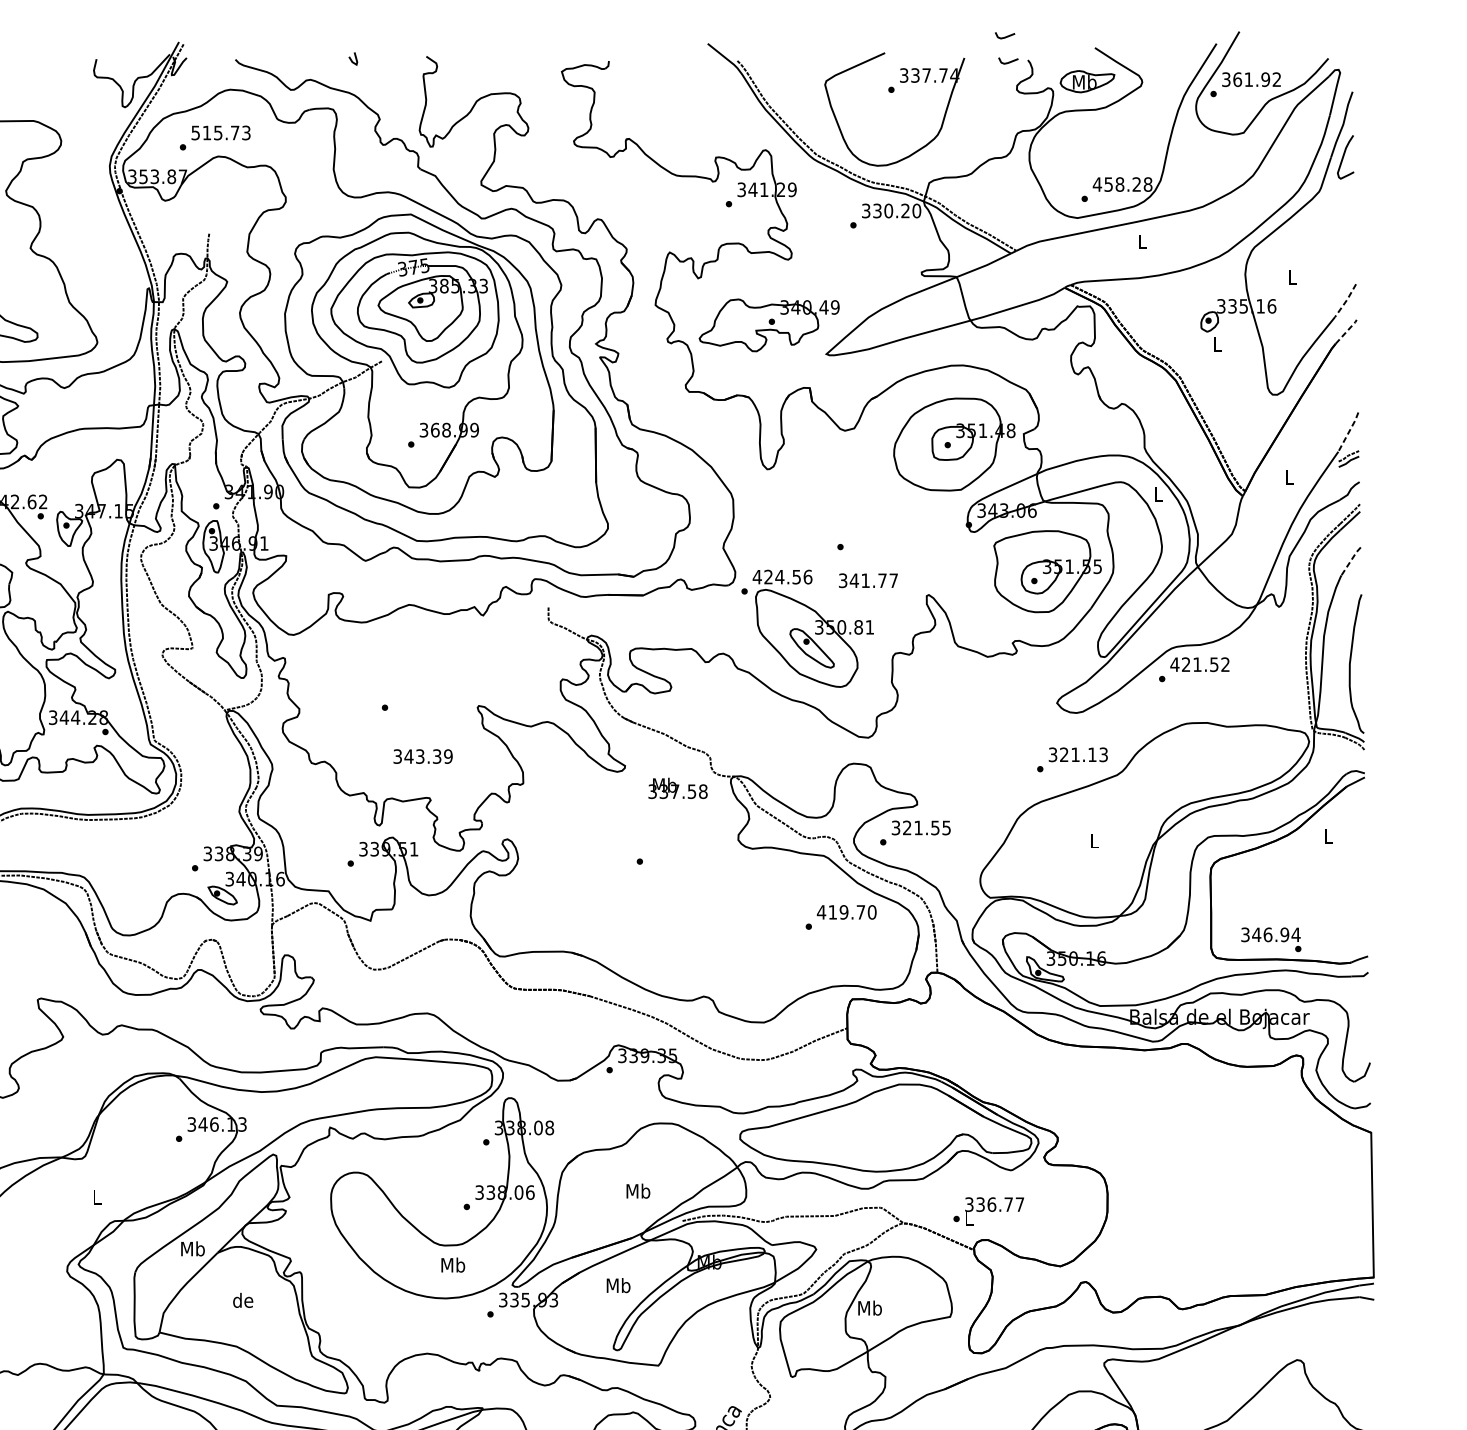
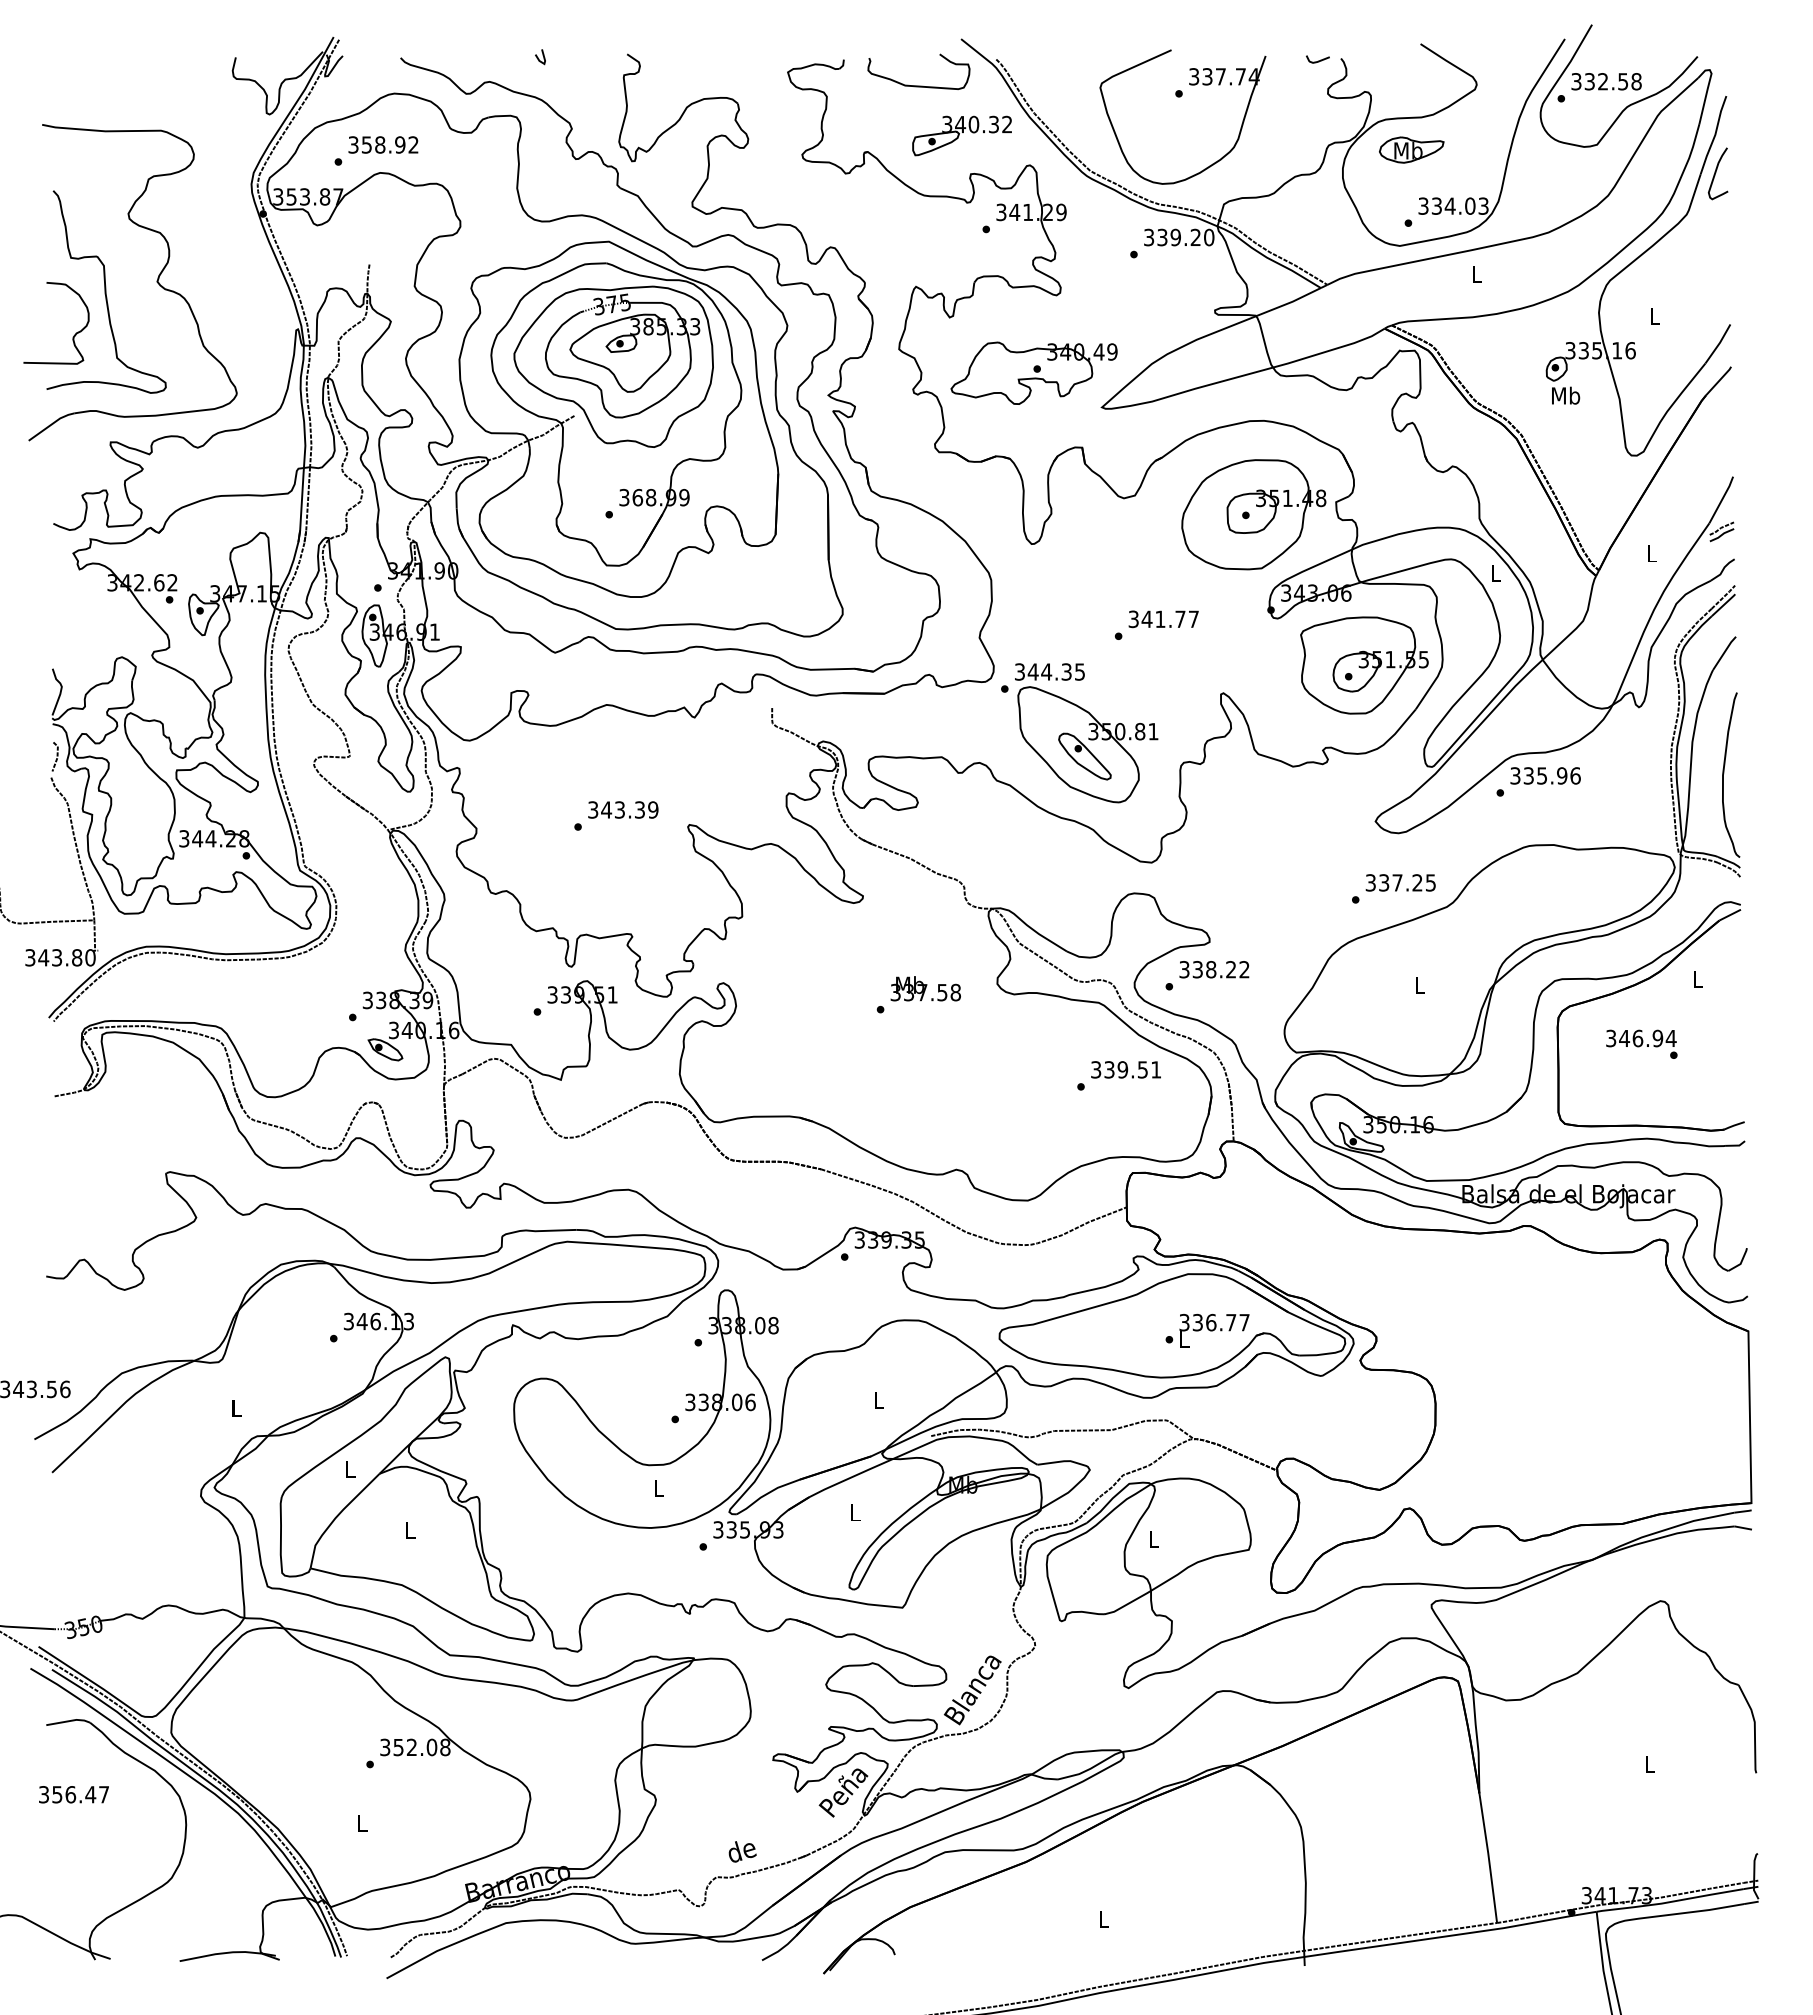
curve: (1005, 36) -> (1314, 30), removed
text: (1256, 79) -> (1612, 81), 361.92 -> 332.58
part: (1087, 81) -> (1411, 149), moved
curve: (671, 82) -> (918, 85), added
part: (708, 125) -> (961, 135), added
text: (221, 132) -> (383, 144), 515.73 -> 358.92
text: (1122, 183) -> (1453, 205), 458.28 -> 334.03
text: (888, 210) -> (1175, 237), 330.20 -> 339.20
line: (1346, 301) -> (1718, 344), dashed -> solid
line: (1346, 331) -> (1719, 380), dashed -> solid
text: (1217, 344) -> (1566, 395), L -> Mb
line: (1349, 432) -> (1722, 500), dashed -> solid
line: (1351, 560) -> (1724, 652), dashed -> solid
text: (782, 576) -> (1049, 671), 424.56 -> 344.35
text: (868, 580) -> (1163, 619), moved
text: (1199, 664) -> (1544, 775), 421.52 -> 335.96
text: (1083, 754) -> (1407, 882), 321.13 -> 337.25
text: (423, 756) -> (623, 809), moved
text: (677, 788) -> (925, 988), moved
text: (926, 827) -> (1220, 969), 321.55 -> 338.22
text: (846, 912) -> (1125, 1069), 419.70 -> 339.51
text: (1271, 939) -> (1641, 1043), moved
text: (638, 1191) -> (878, 1400), Mb -> L
text: (988, 1211) -> (1207, 1330), moved
text: (193, 1249) -> (350, 1469), Mb -> L
text: (453, 1265) -> (659, 1488), Mb -> L
text: (618, 1285) -> (855, 1512), Mb -> L
text: (242, 1300) -> (409, 1530), de -> L
text: (869, 1308) -> (1153, 1539), Mb -> L

